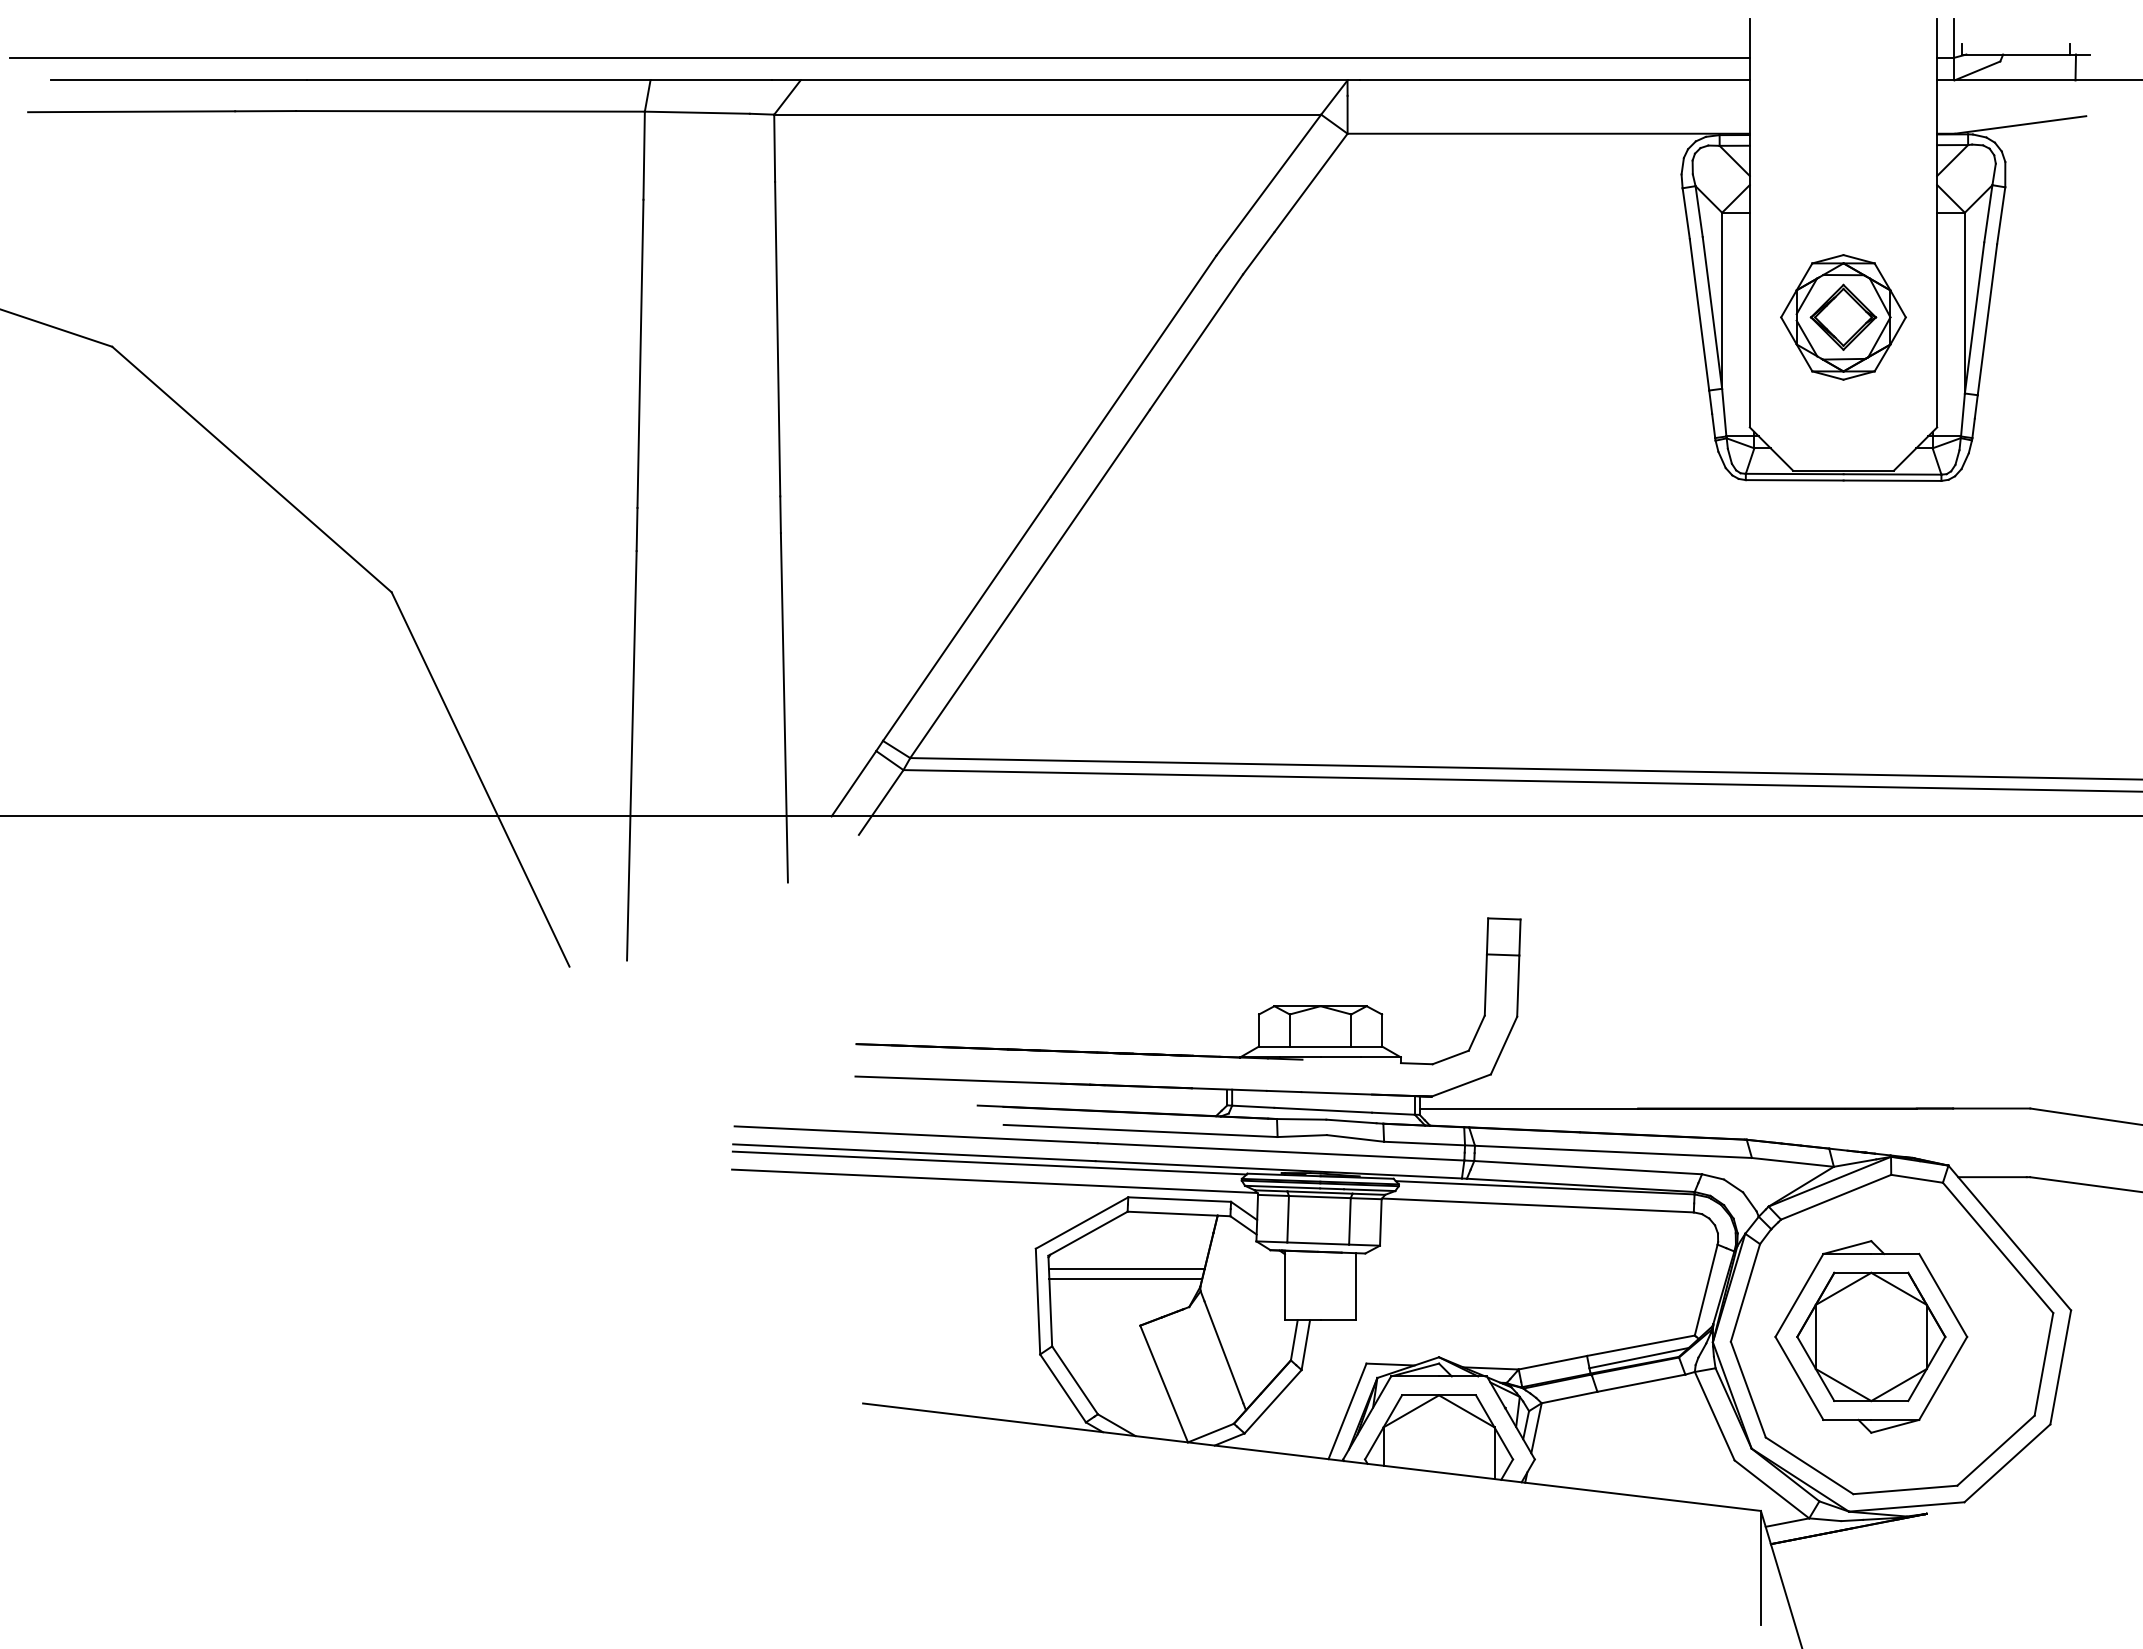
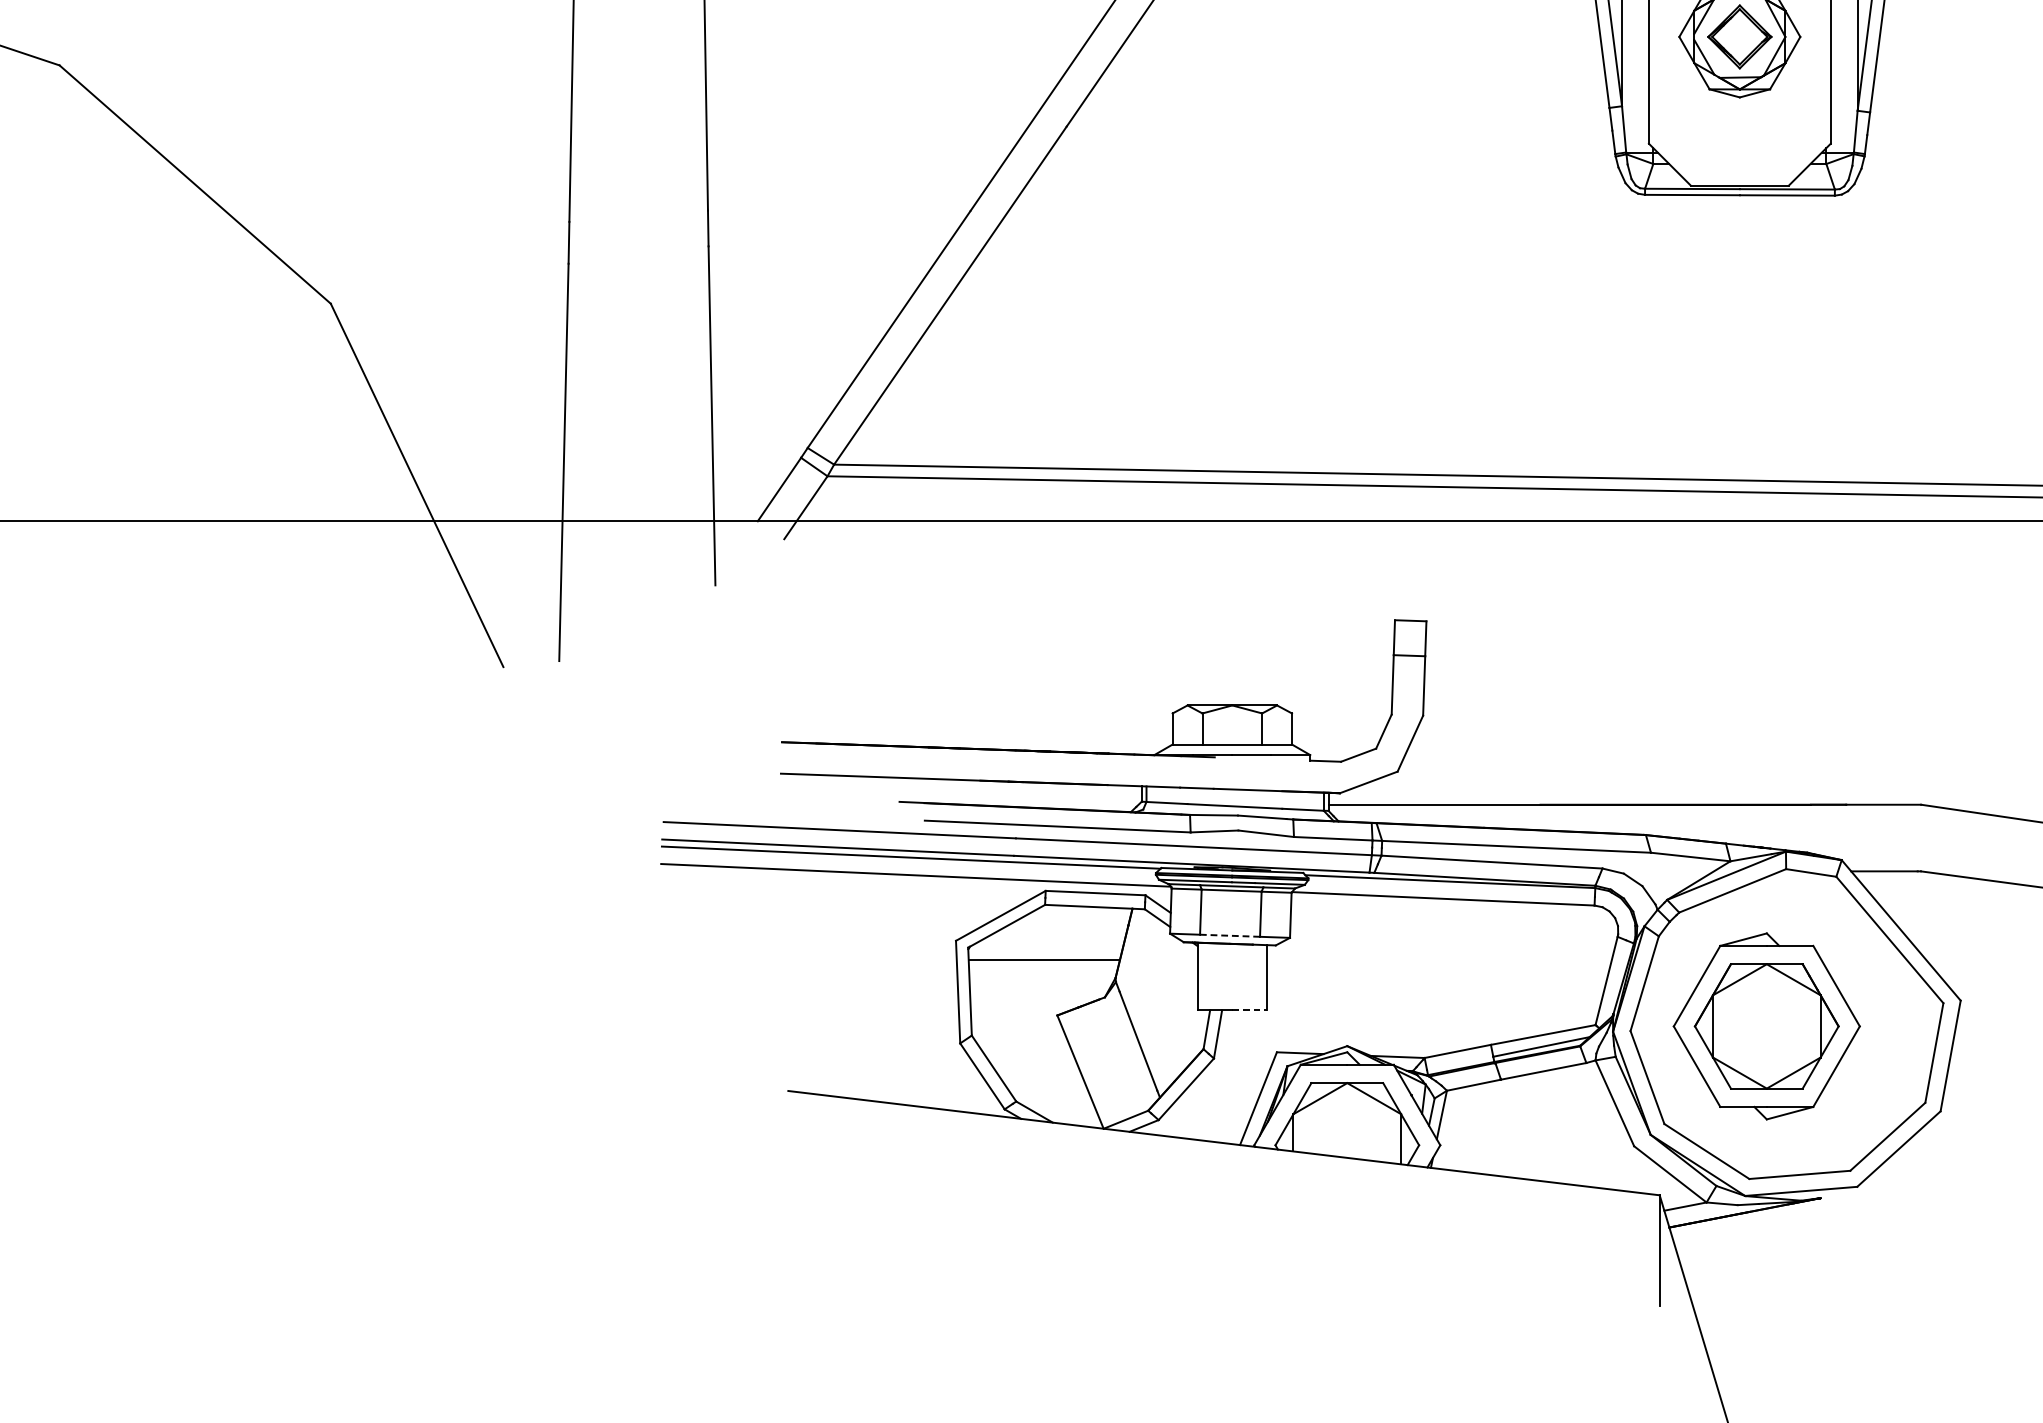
line: (1318, 1243) -> (1230, 935), solid -> dashed
line: (1125, 1279) -> (1043, 970), removed
line: (1338, 1320) -> (1249, 1010), solid -> dashed

